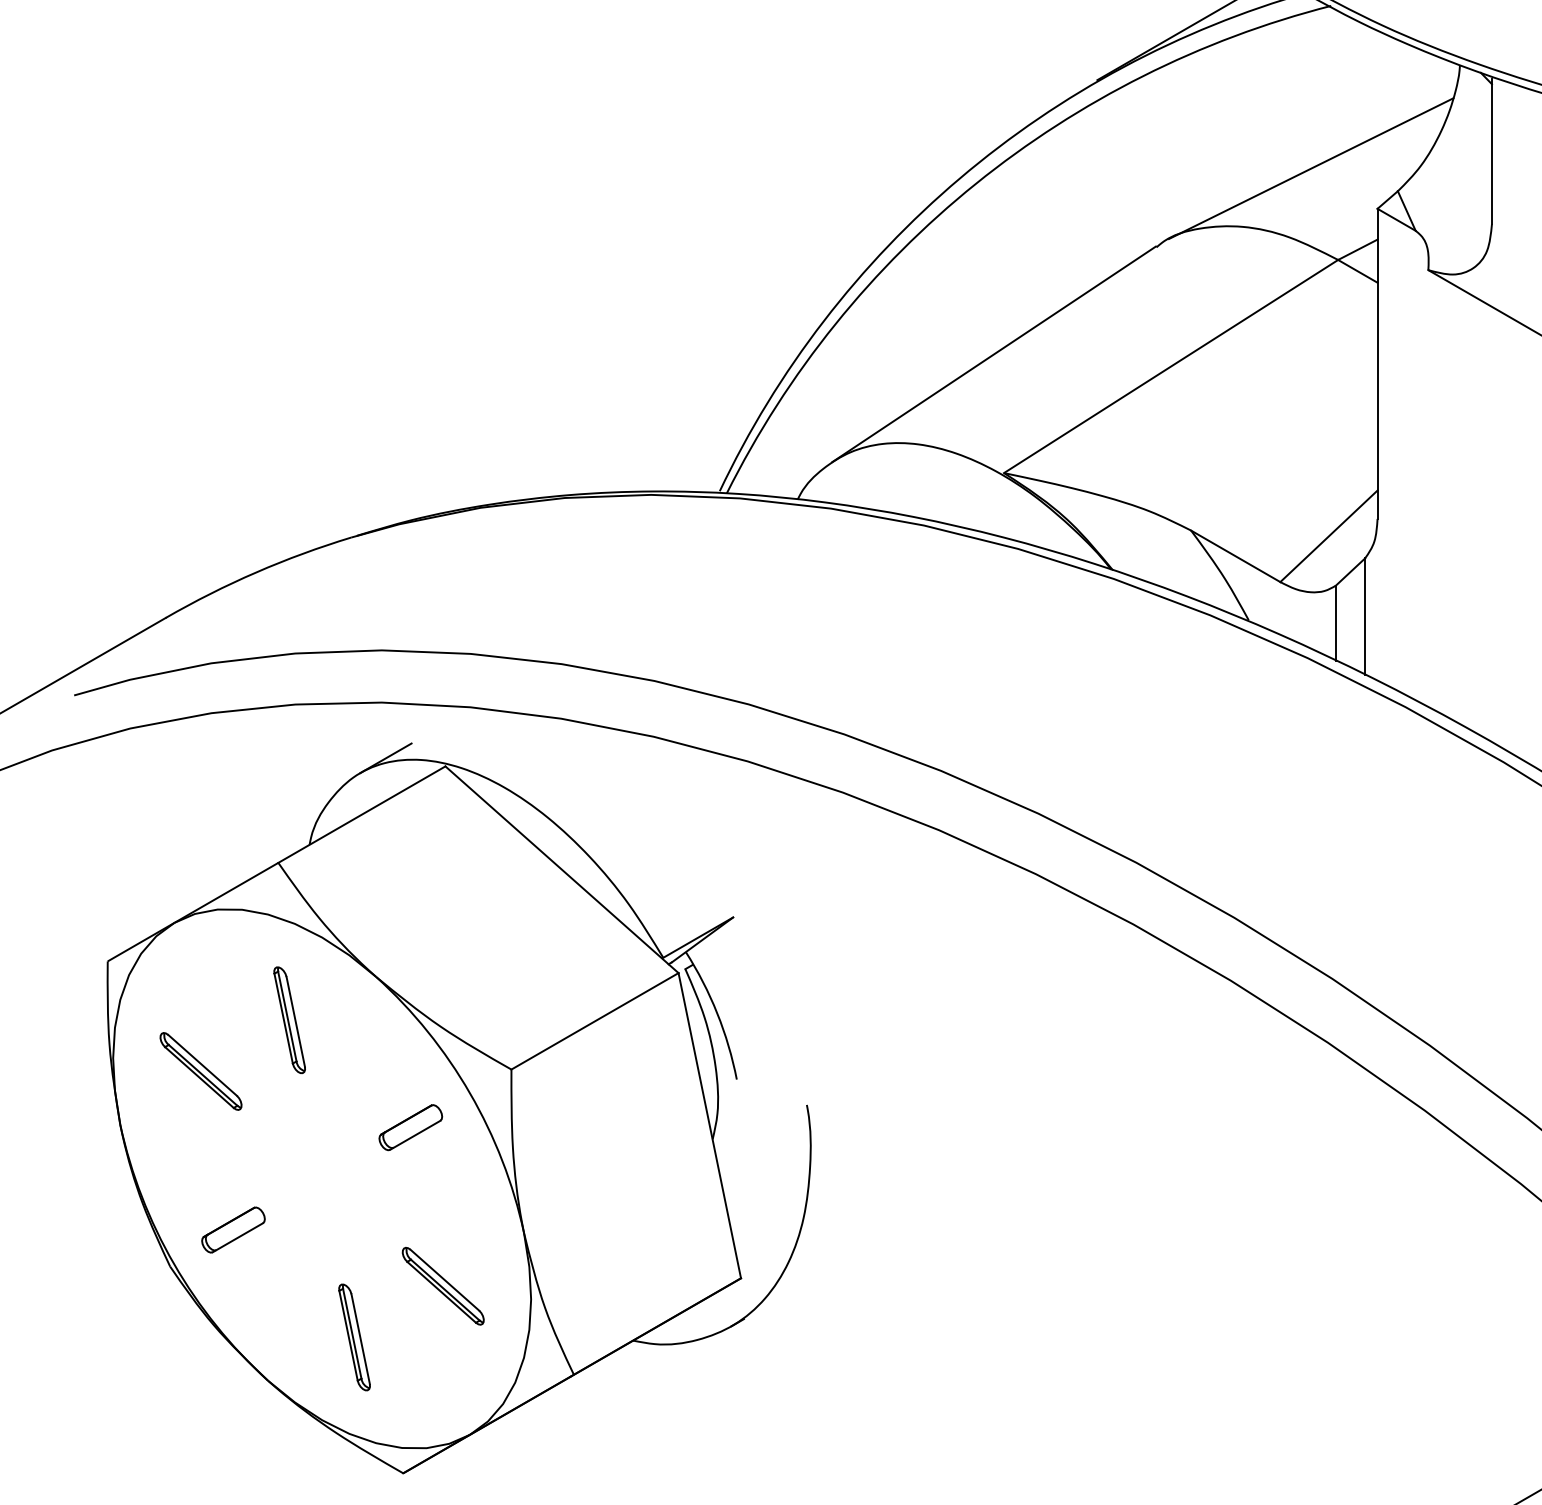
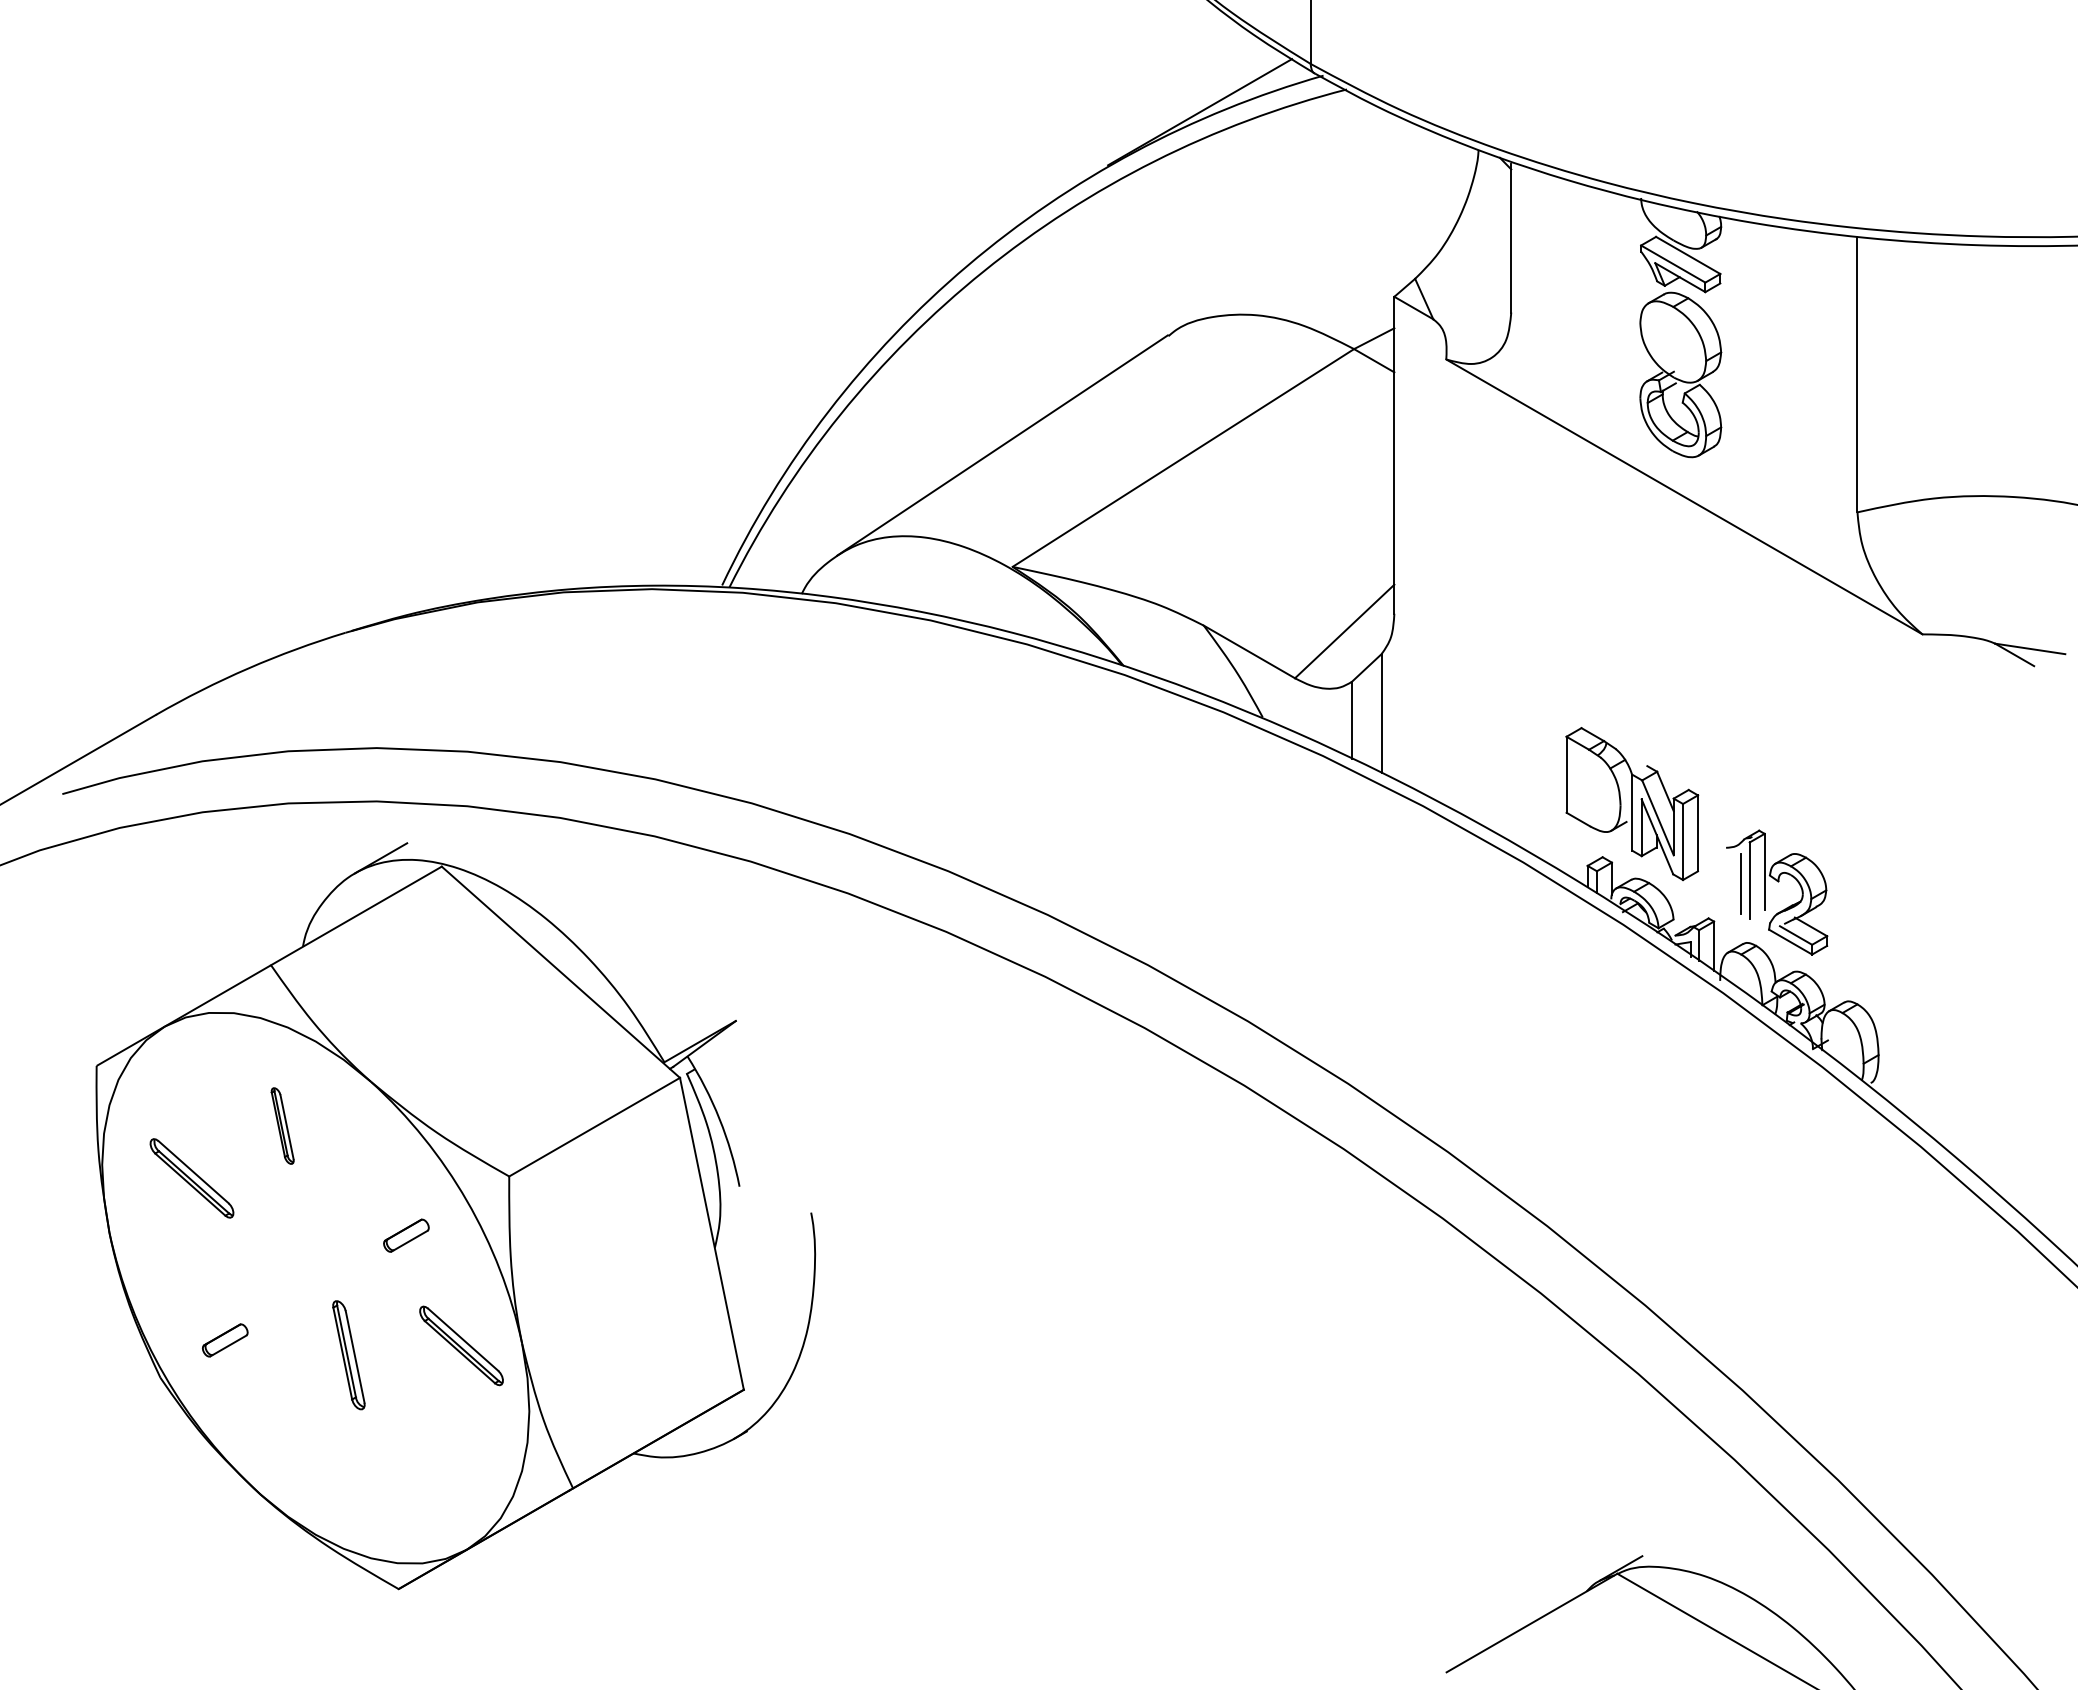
line: (1311, 168) -> (1326, 255), removed
part: (289, 1019) -> (282, 1125), size x0.7
part: (410, 1127) -> (406, 1235), size x0.7
part: (233, 1230) -> (225, 1340), size x0.7
part: (443, 1285) -> (461, 1345), moved
part: (354, 1337) -> (348, 1355), moved

